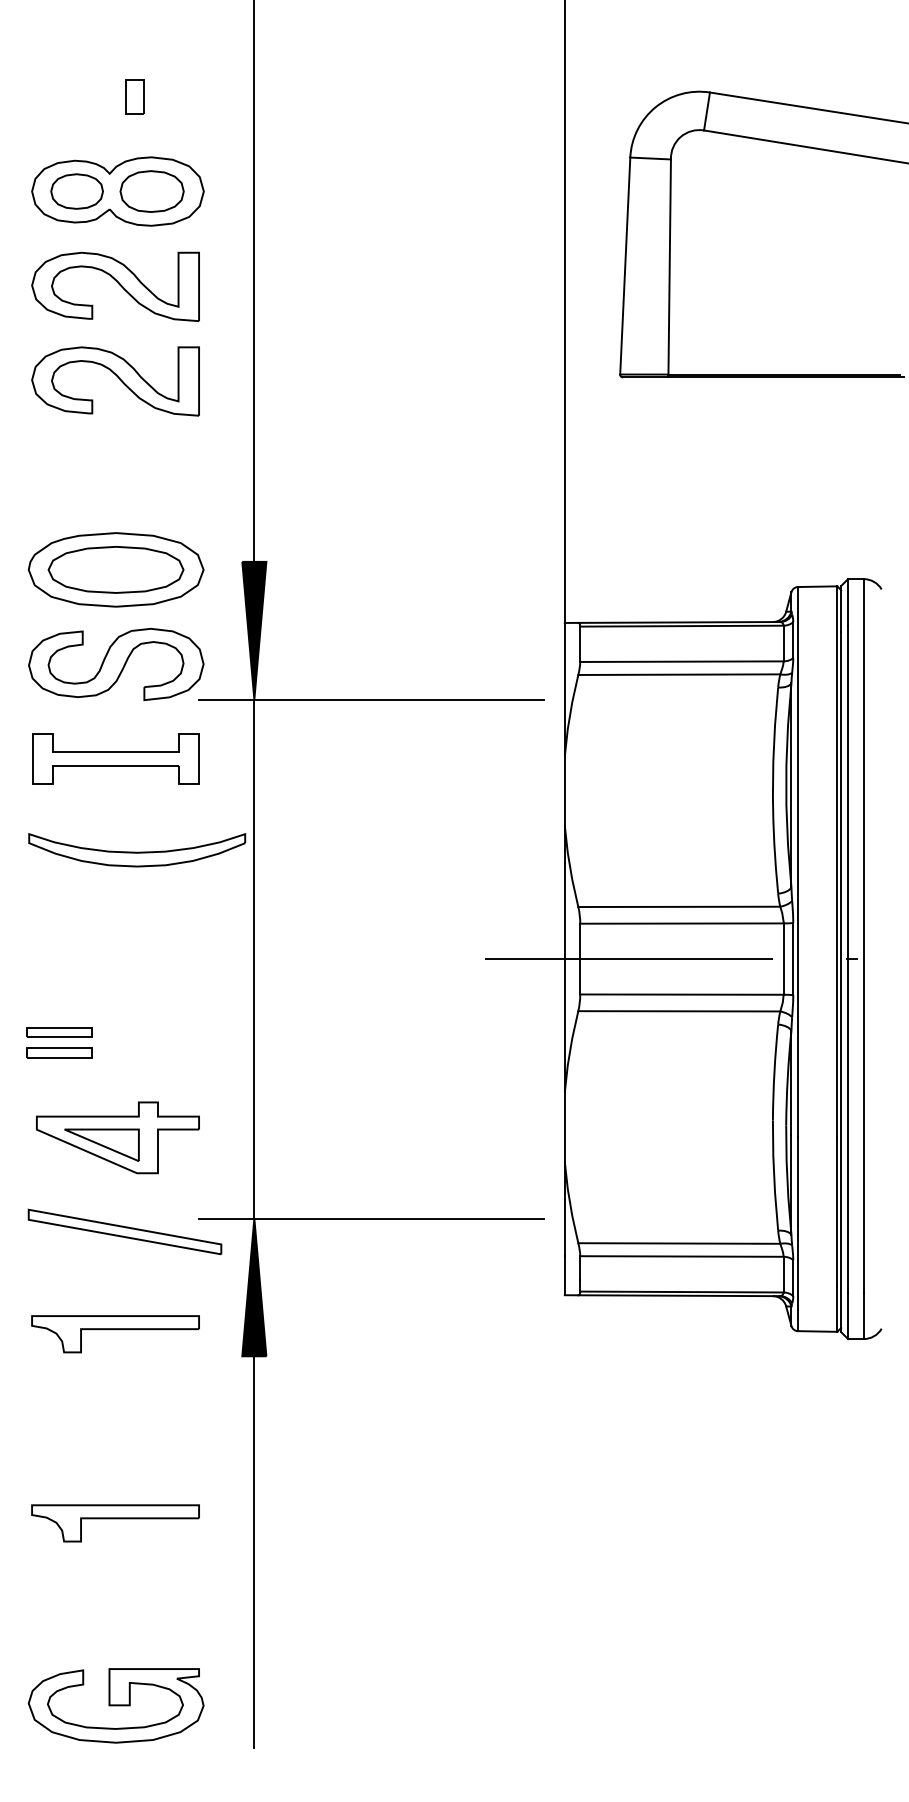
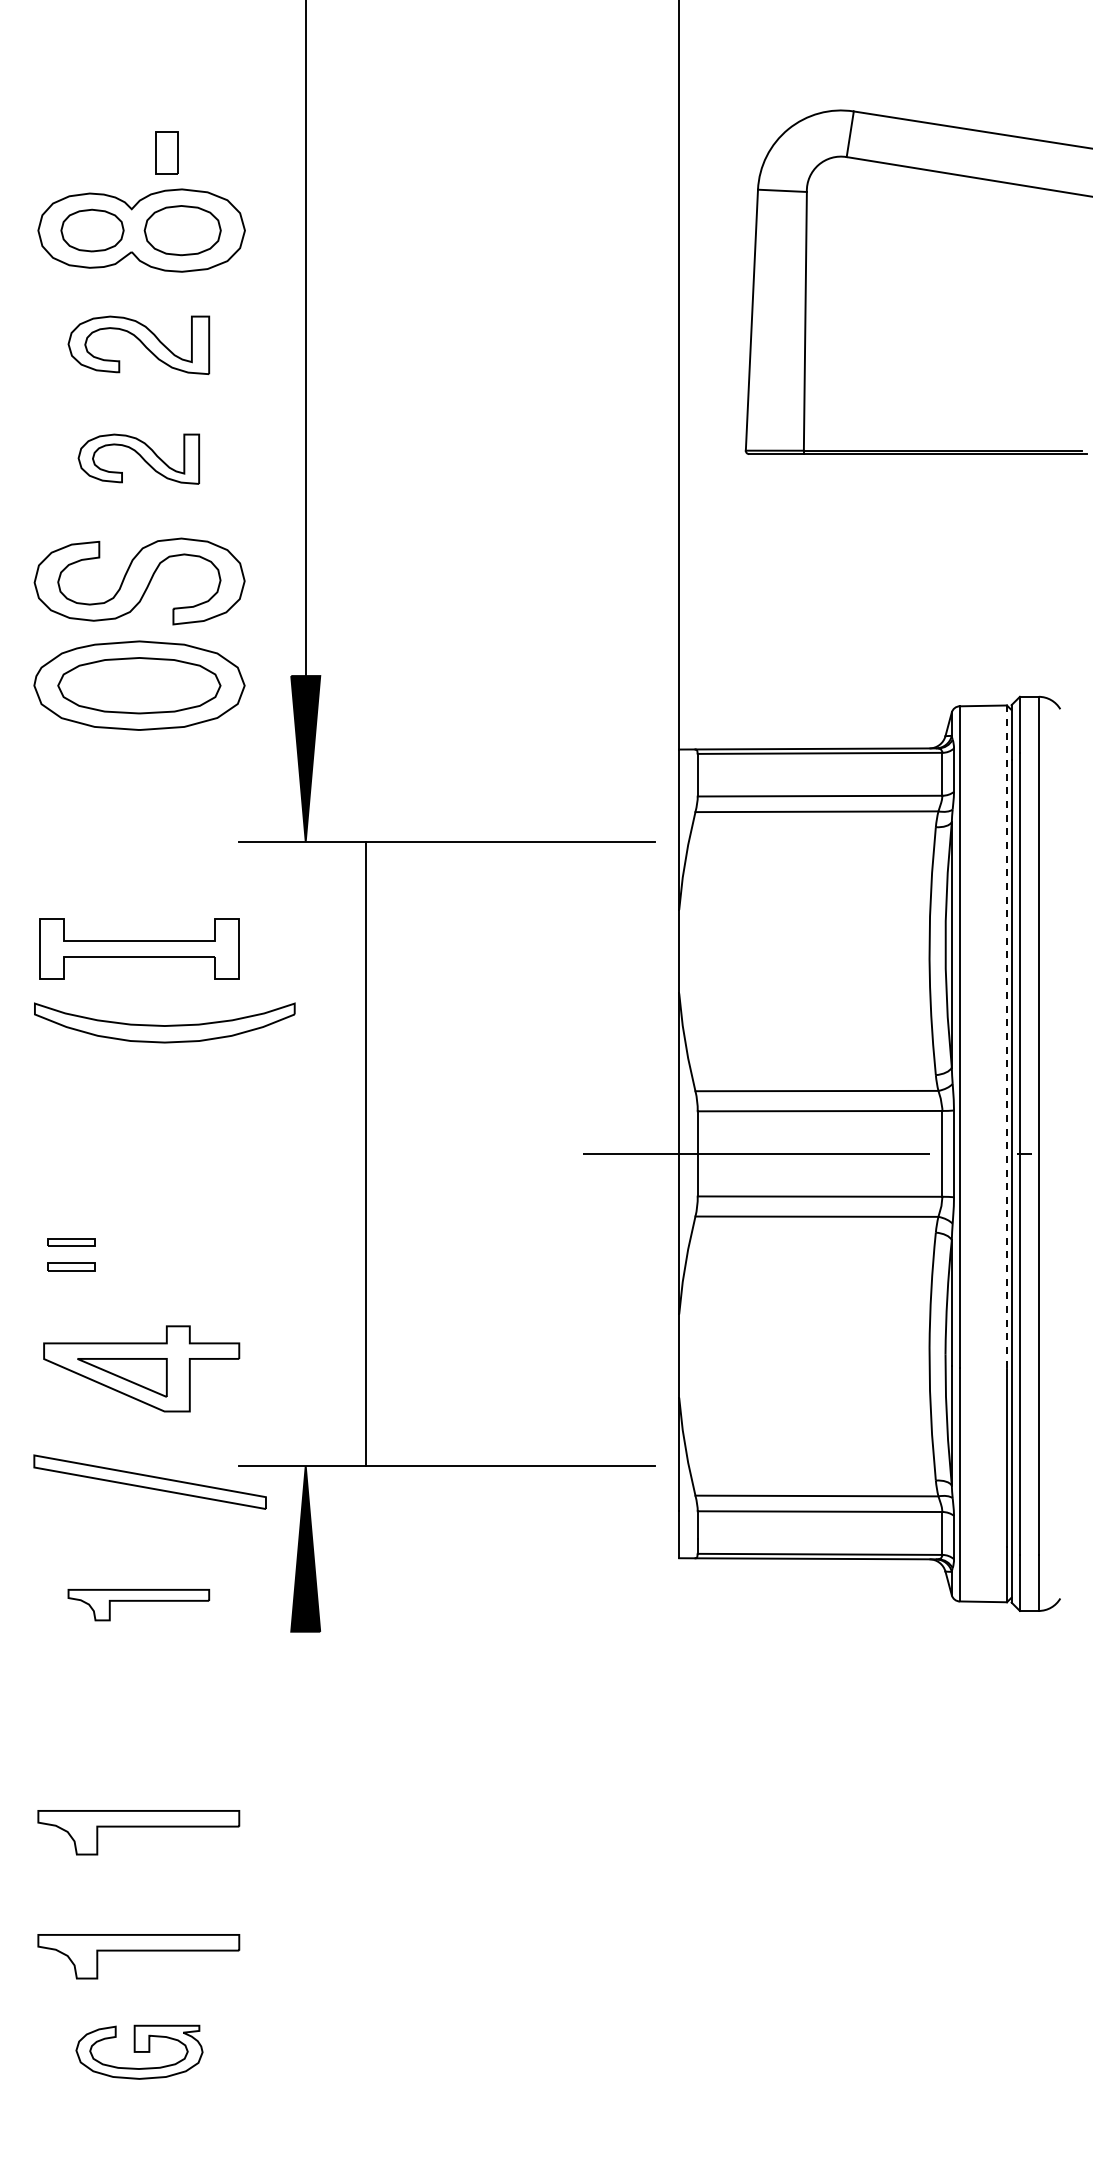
part: (134, 96) -> (166, 152), moved
part: (115, 287) -> (138, 345), size x0.7
part: (115, 381) -> (138, 459), size x0.6
part: (116, 664) -> (139, 581), moved
part: (116, 758) -> (139, 948), moved
line: (837, 862) -> (1007, 1037), solid -> dashed
line: (254, 958) -> (365, 1153), moved
part: (59, 1031) -> (71, 1241), size x0.6
part: (59, 1052) -> (71, 1266), size x0.6
part: (115, 1333) -> (138, 1604), size x0.7
line: (254, 1551) -> (305, 1866), removed
part: (115, 1626) -> (138, 1956), added
part: (116, 1706) -> (139, 2052), size x0.6

